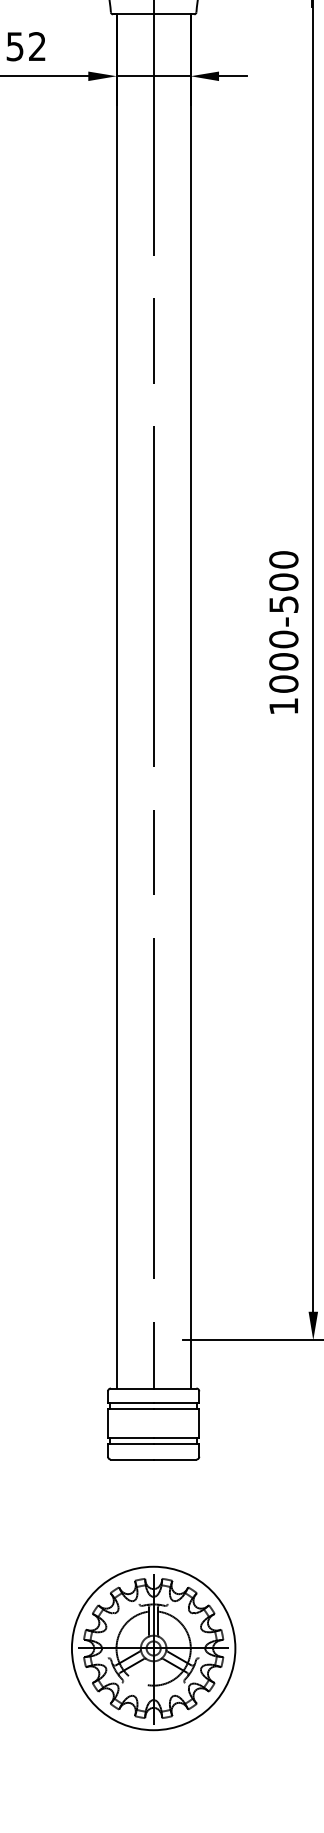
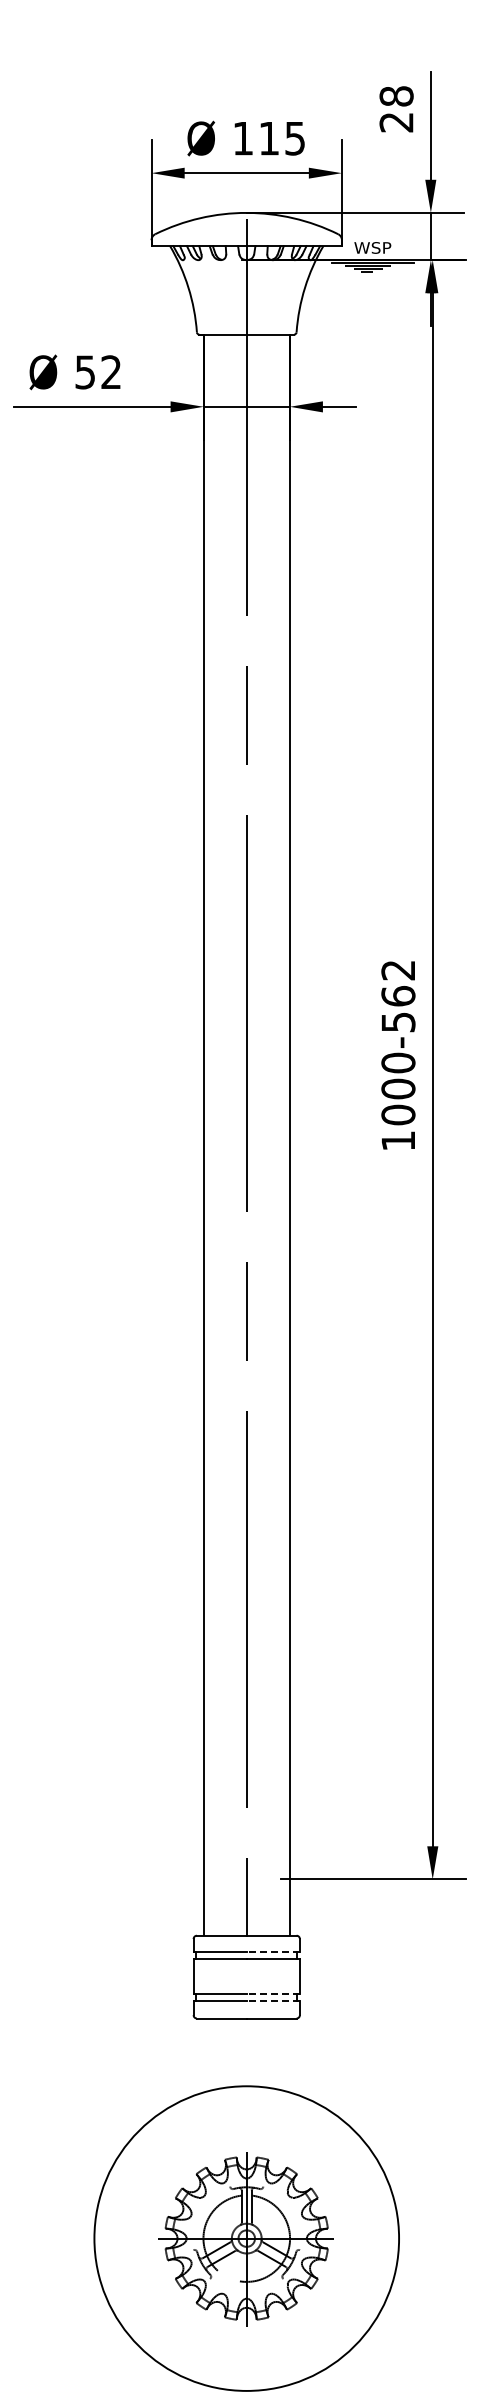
text: (283, 571) -> (398, 983), 1000-500 -> 1000-562
line: (176, 1402) -> (273, 1952), solid -> dashed
line: (176, 1438) -> (273, 1993), solid -> dashed
line: (176, 1444) -> (273, 2000), solid -> dashed
circle: (153, 1648) -> (246, 2238), size x1.6

